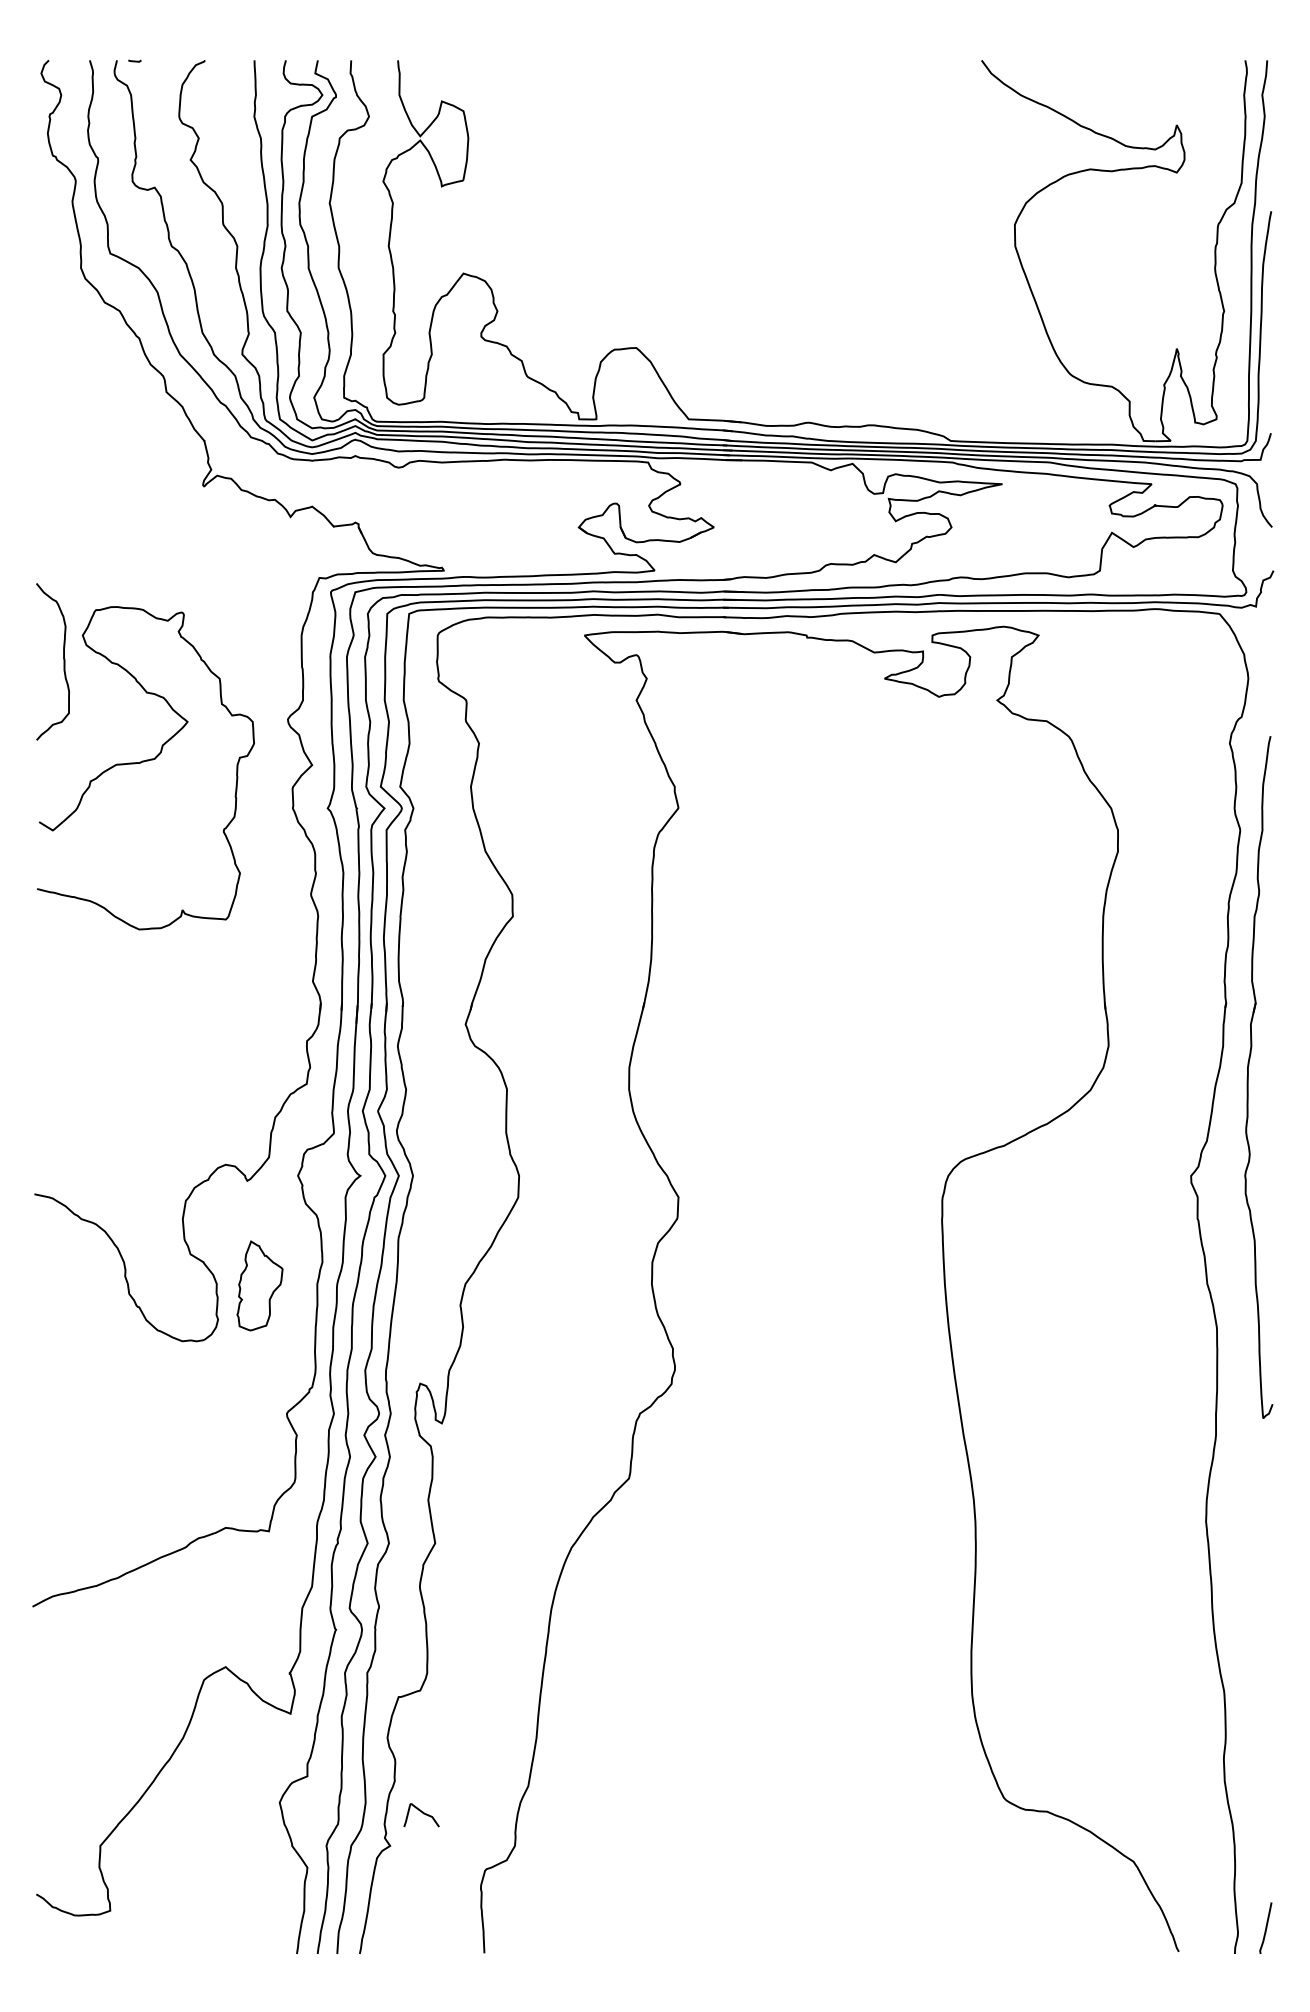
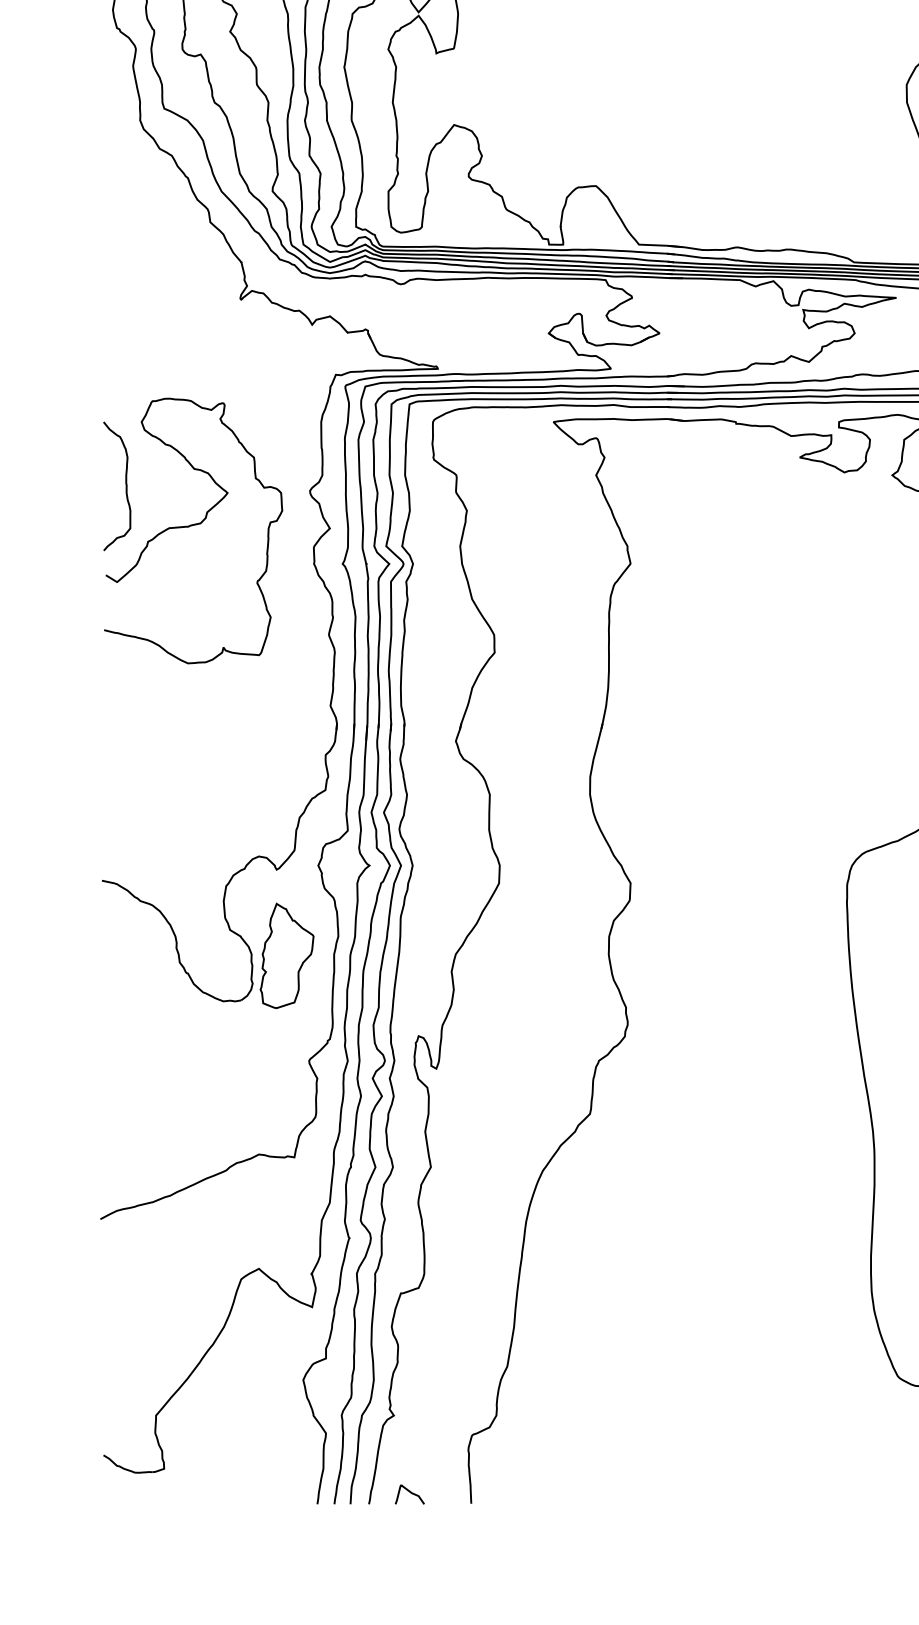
curve: (63, 661) -> (125, 486), moved
part: (259, 1285) -> (286, 955), size x1.43
curve: (422, 1813) -> (410, 1493), moved

